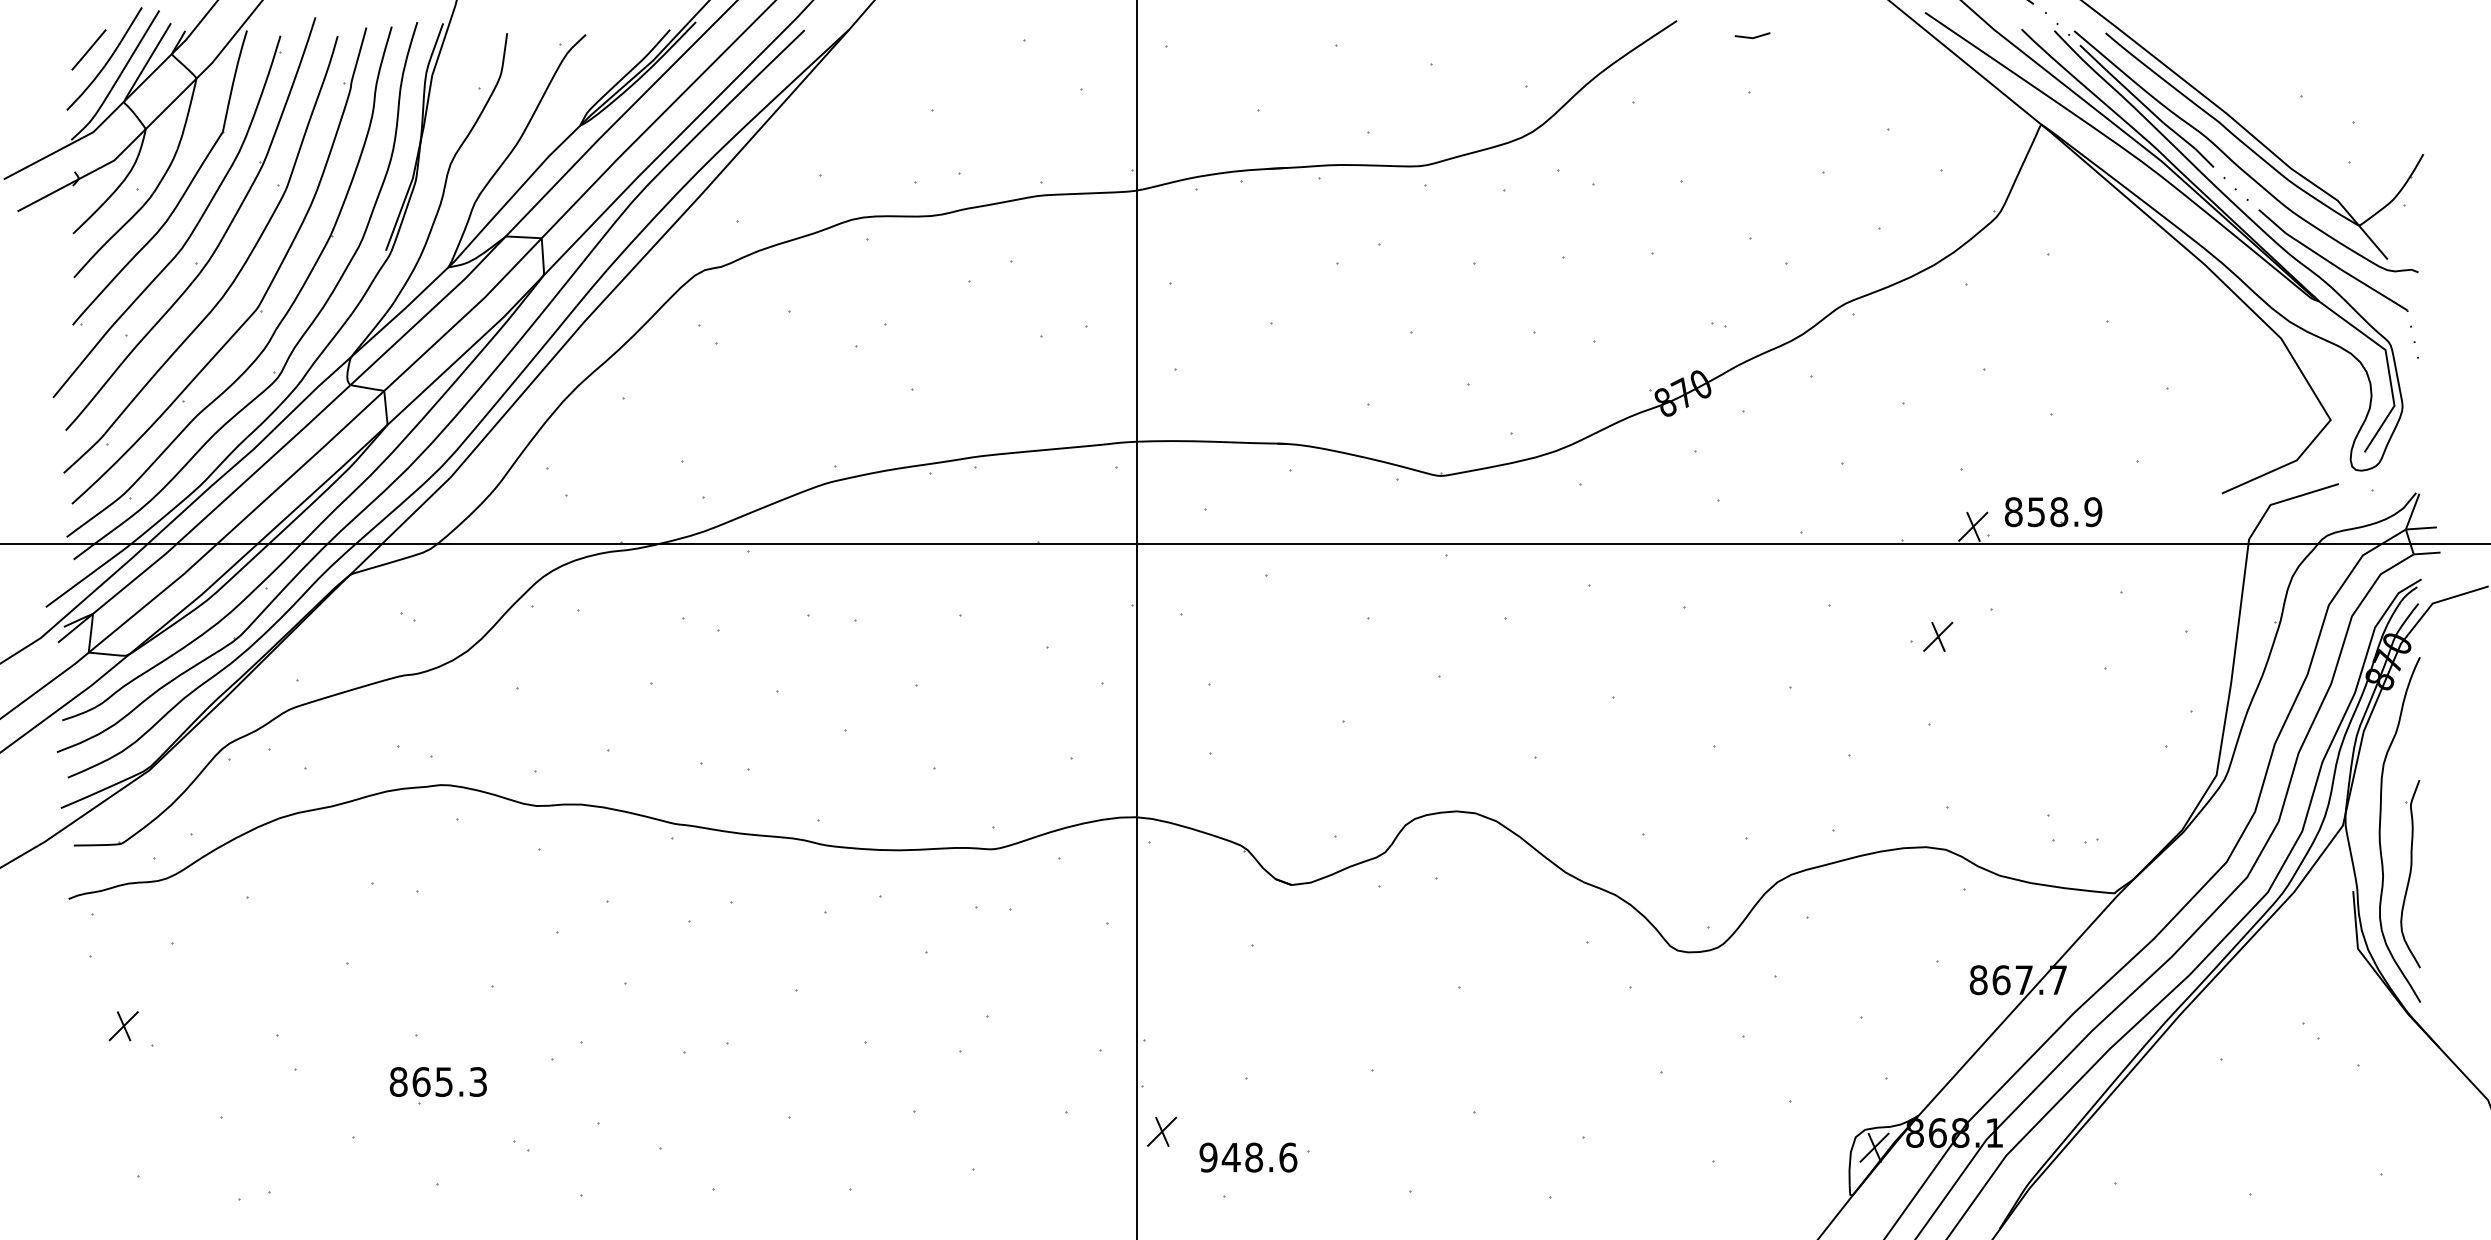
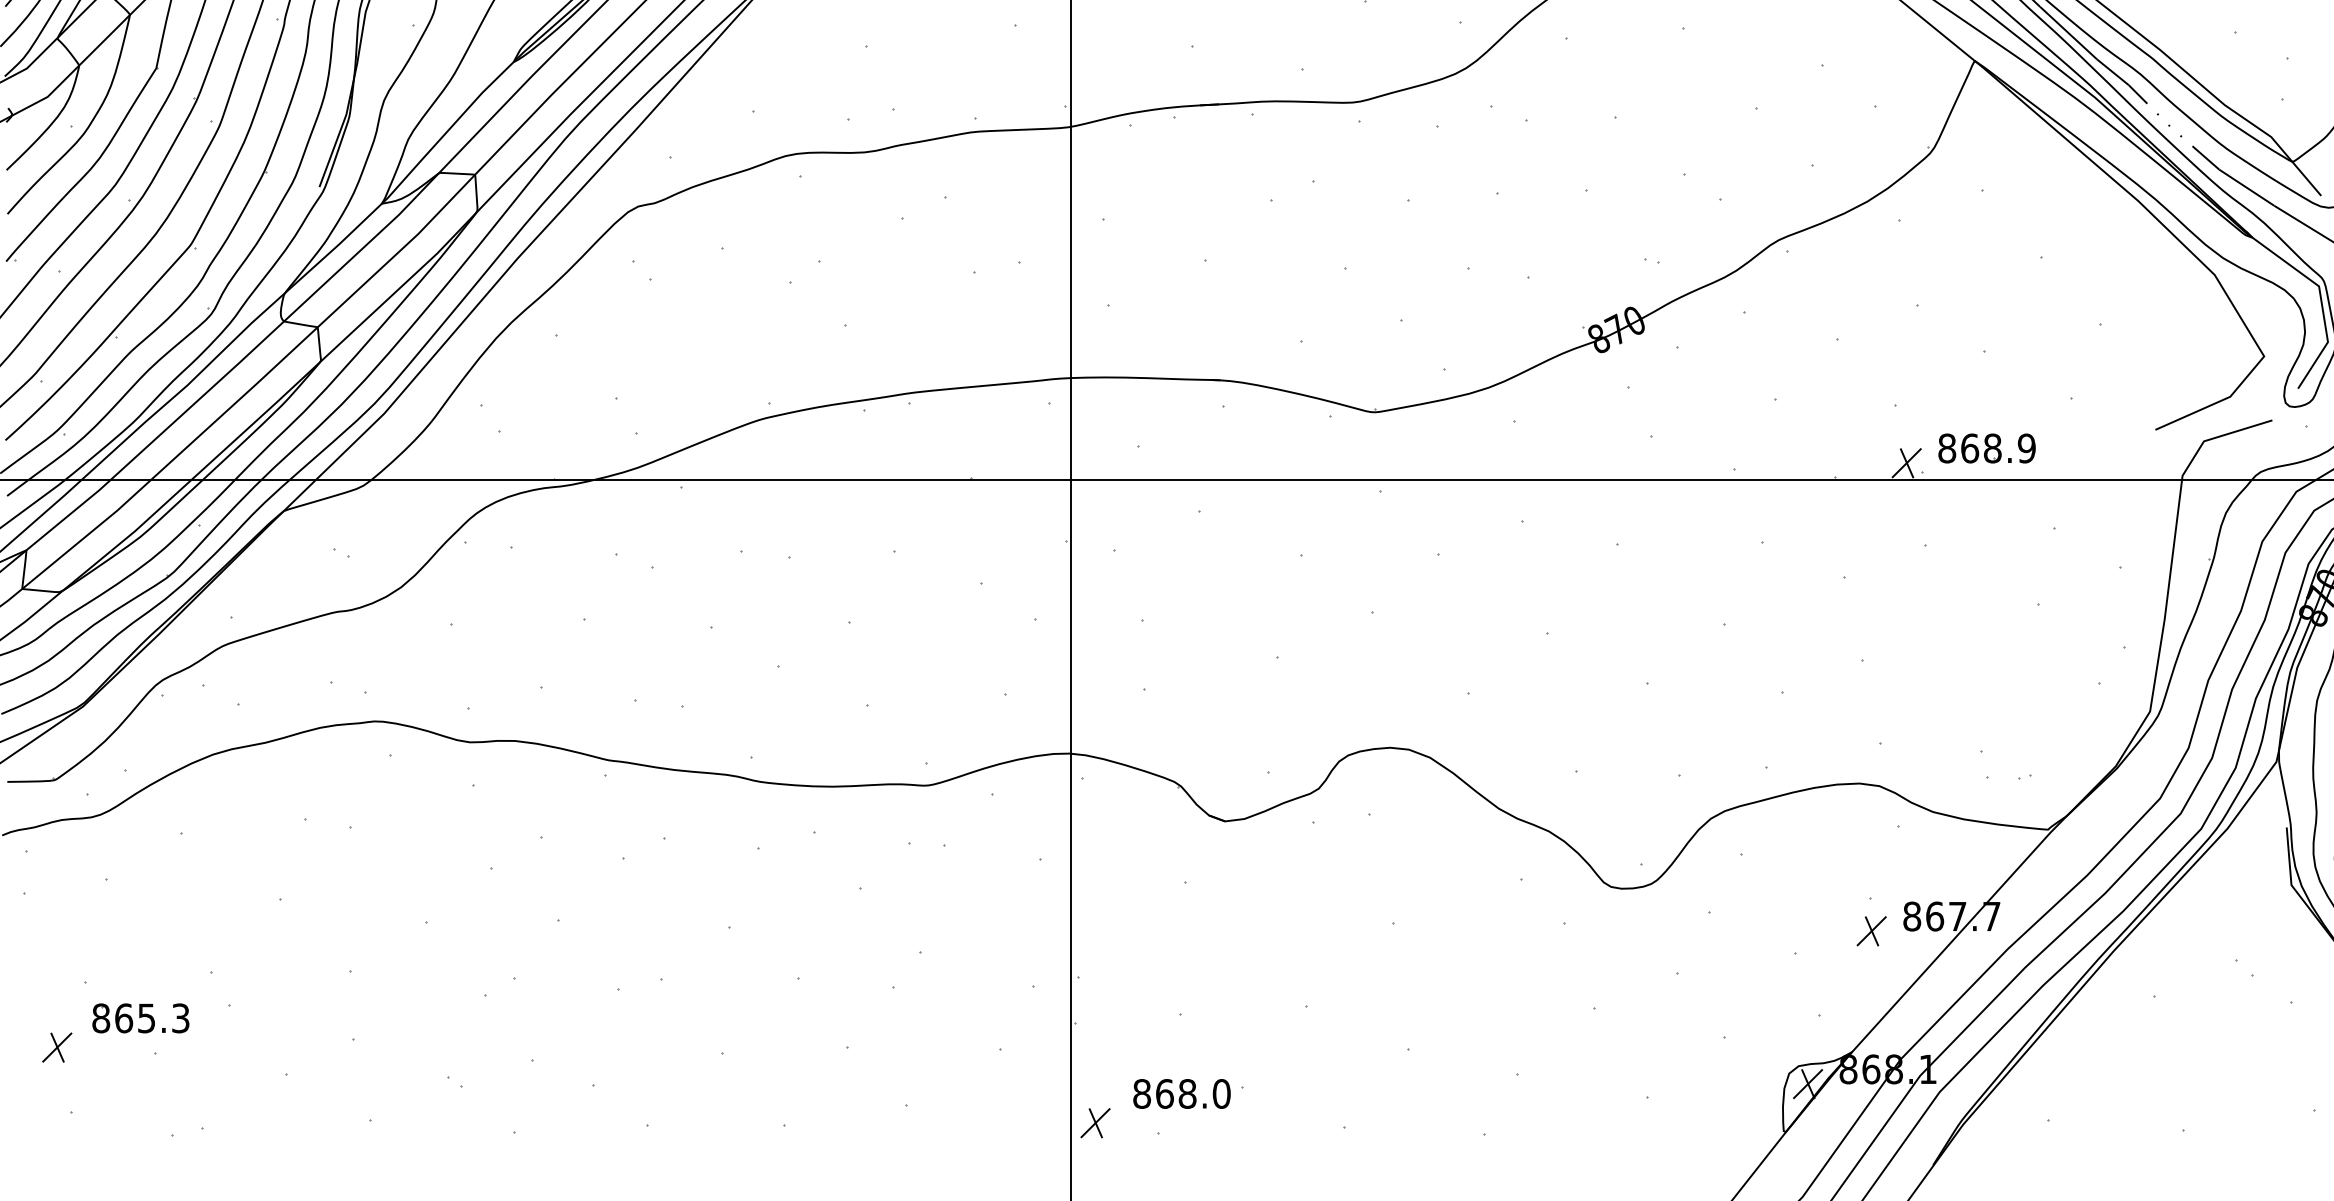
text: (2036, 512) -> (1970, 448), 858.9 -> 868.9
part: (1938, 636) -> (1872, 930), moved
part: (123, 1026) -> (57, 1047), moved
part: (437, 1081) -> (140, 1017), moved
part: (1162, 1131) -> (1096, 1122), moved
text: (1248, 1157) -> (1182, 1093), 948.6 -> 868.0

